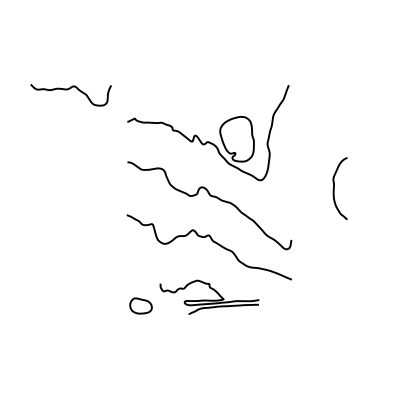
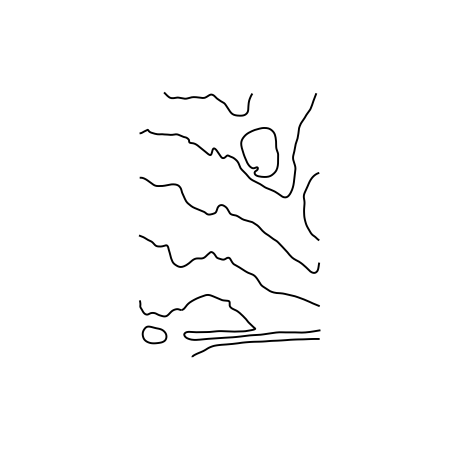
curve: (67, 90) -> (204, 99), moved
curve: (334, 188) -> (305, 206), moved
part: (209, 297) -> (229, 325), size x1.67

